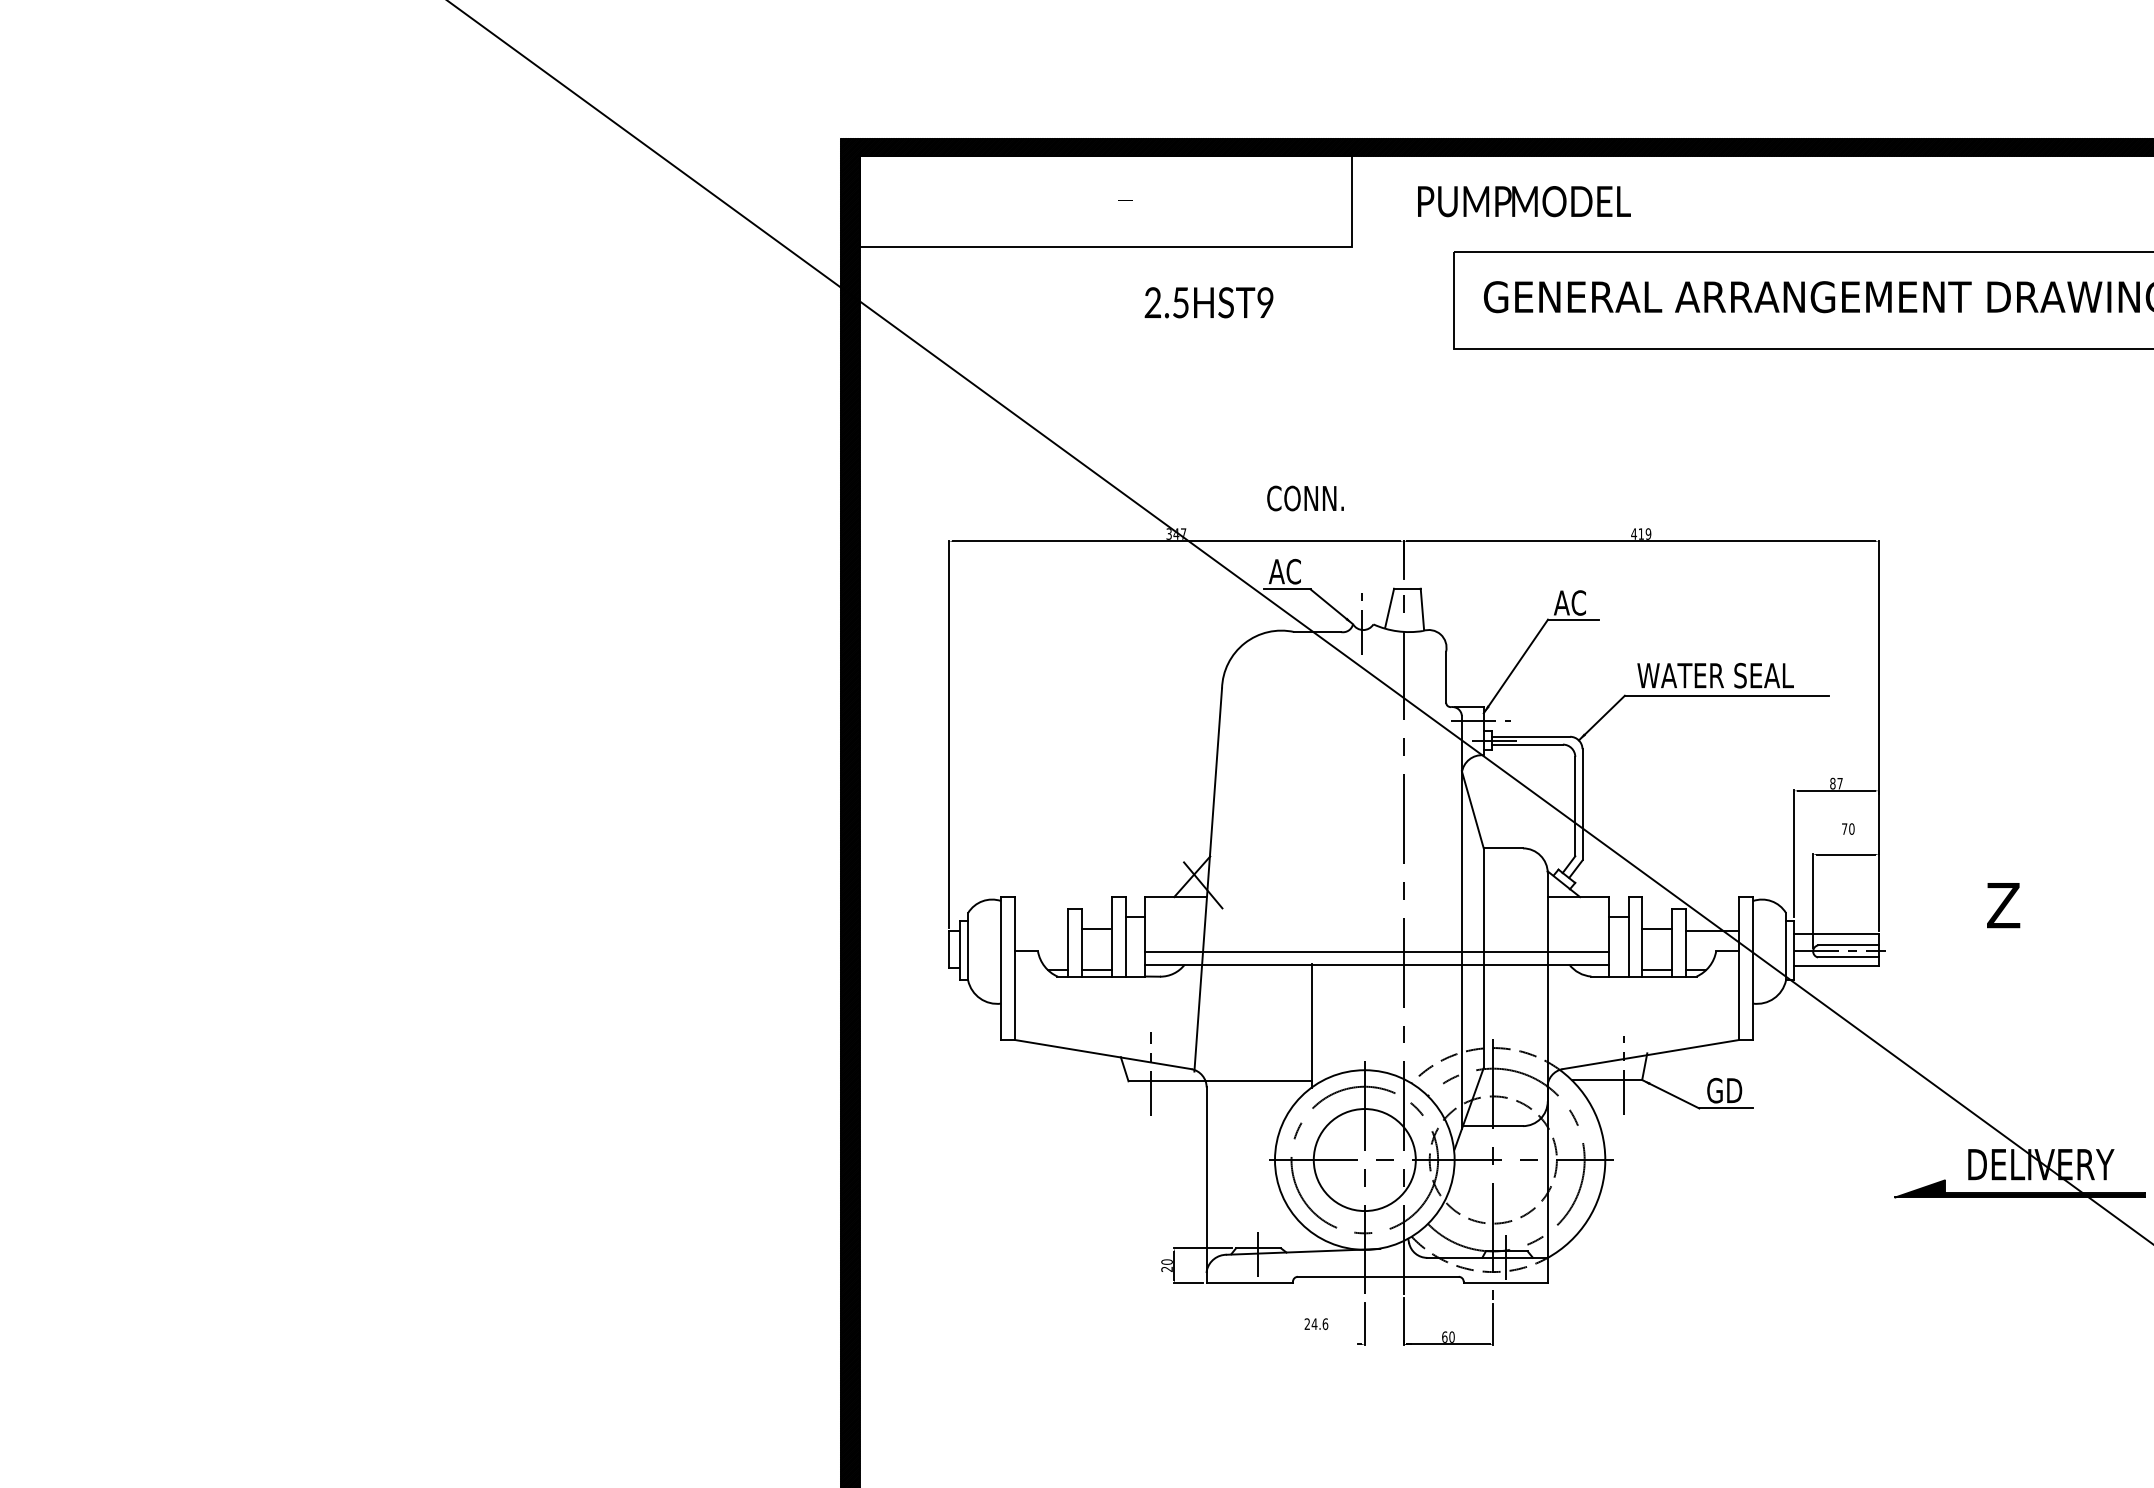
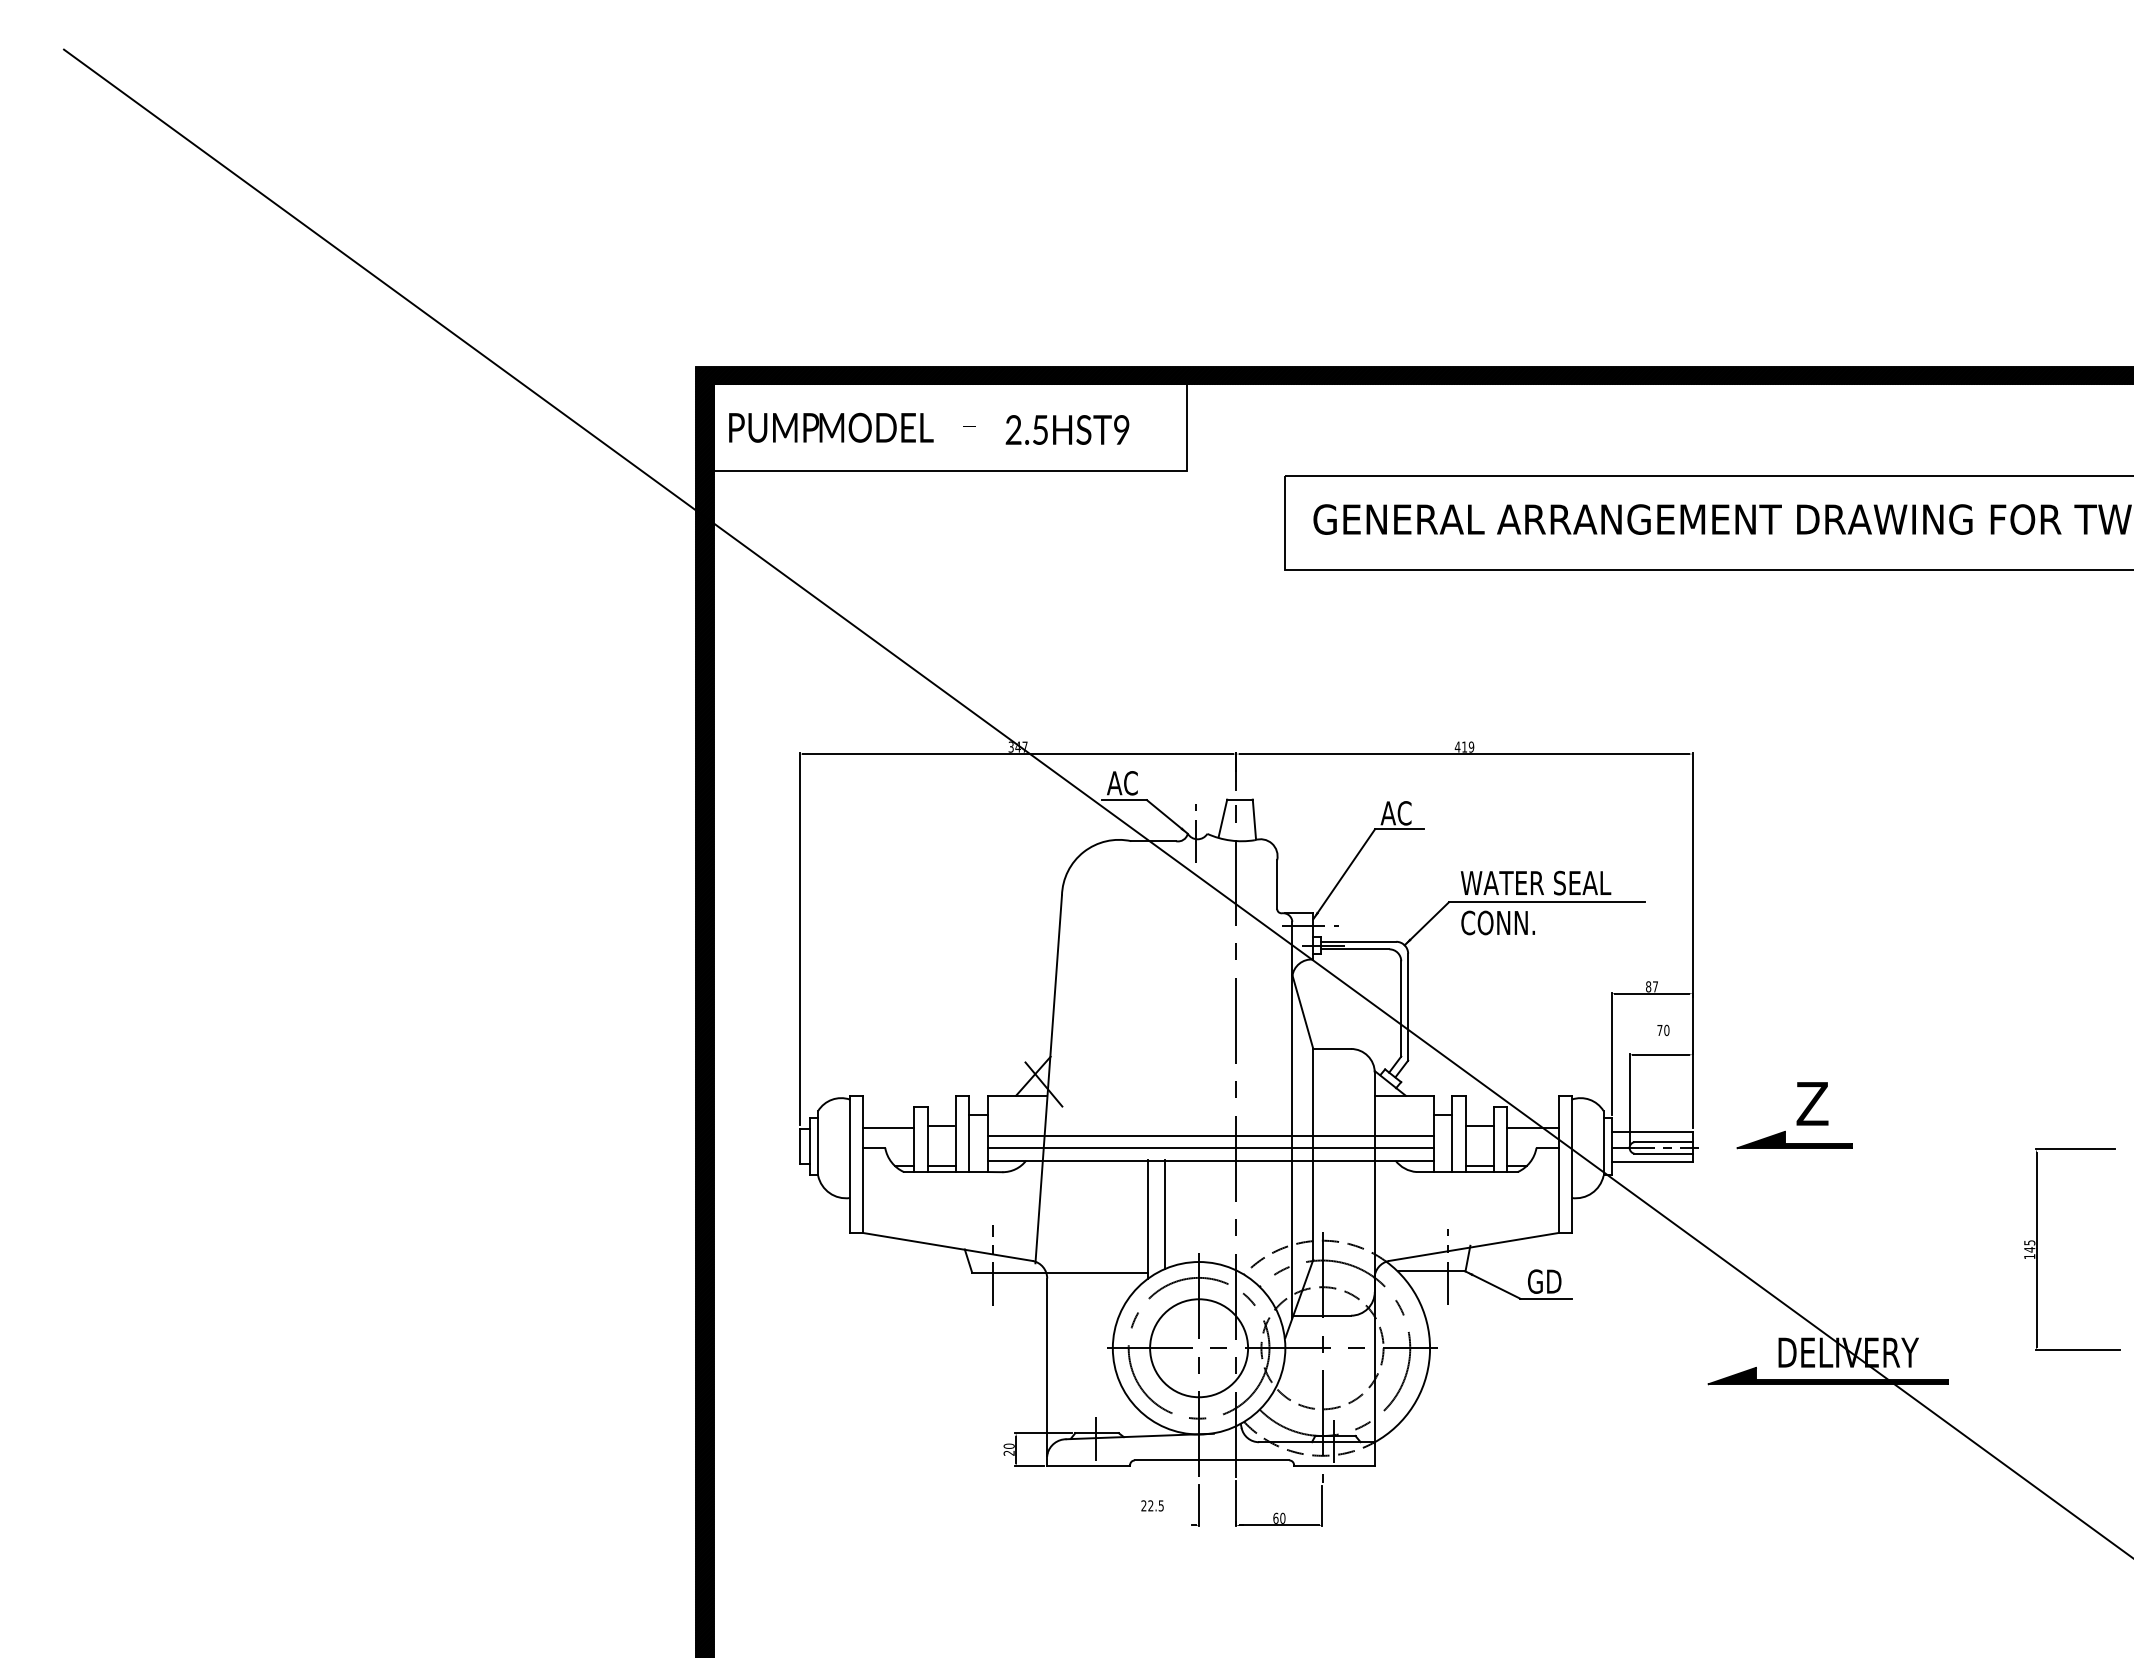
text: (1524, 201) -> (831, 427), moved
text: (1209, 302) -> (1067, 429), moved
text: (1304, 498) -> (1497, 922), moved
line: (1041, 930) -> (888, 1127), added
line: (1376, 938) -> (1210, 1135), added
part: (1984, 942) -> (1794, 1139), added
line: (1329, 1020) -> (1165, 1214), added
text: (1319, 1323) -> (1155, 1505), 24.6 -> 22.5

